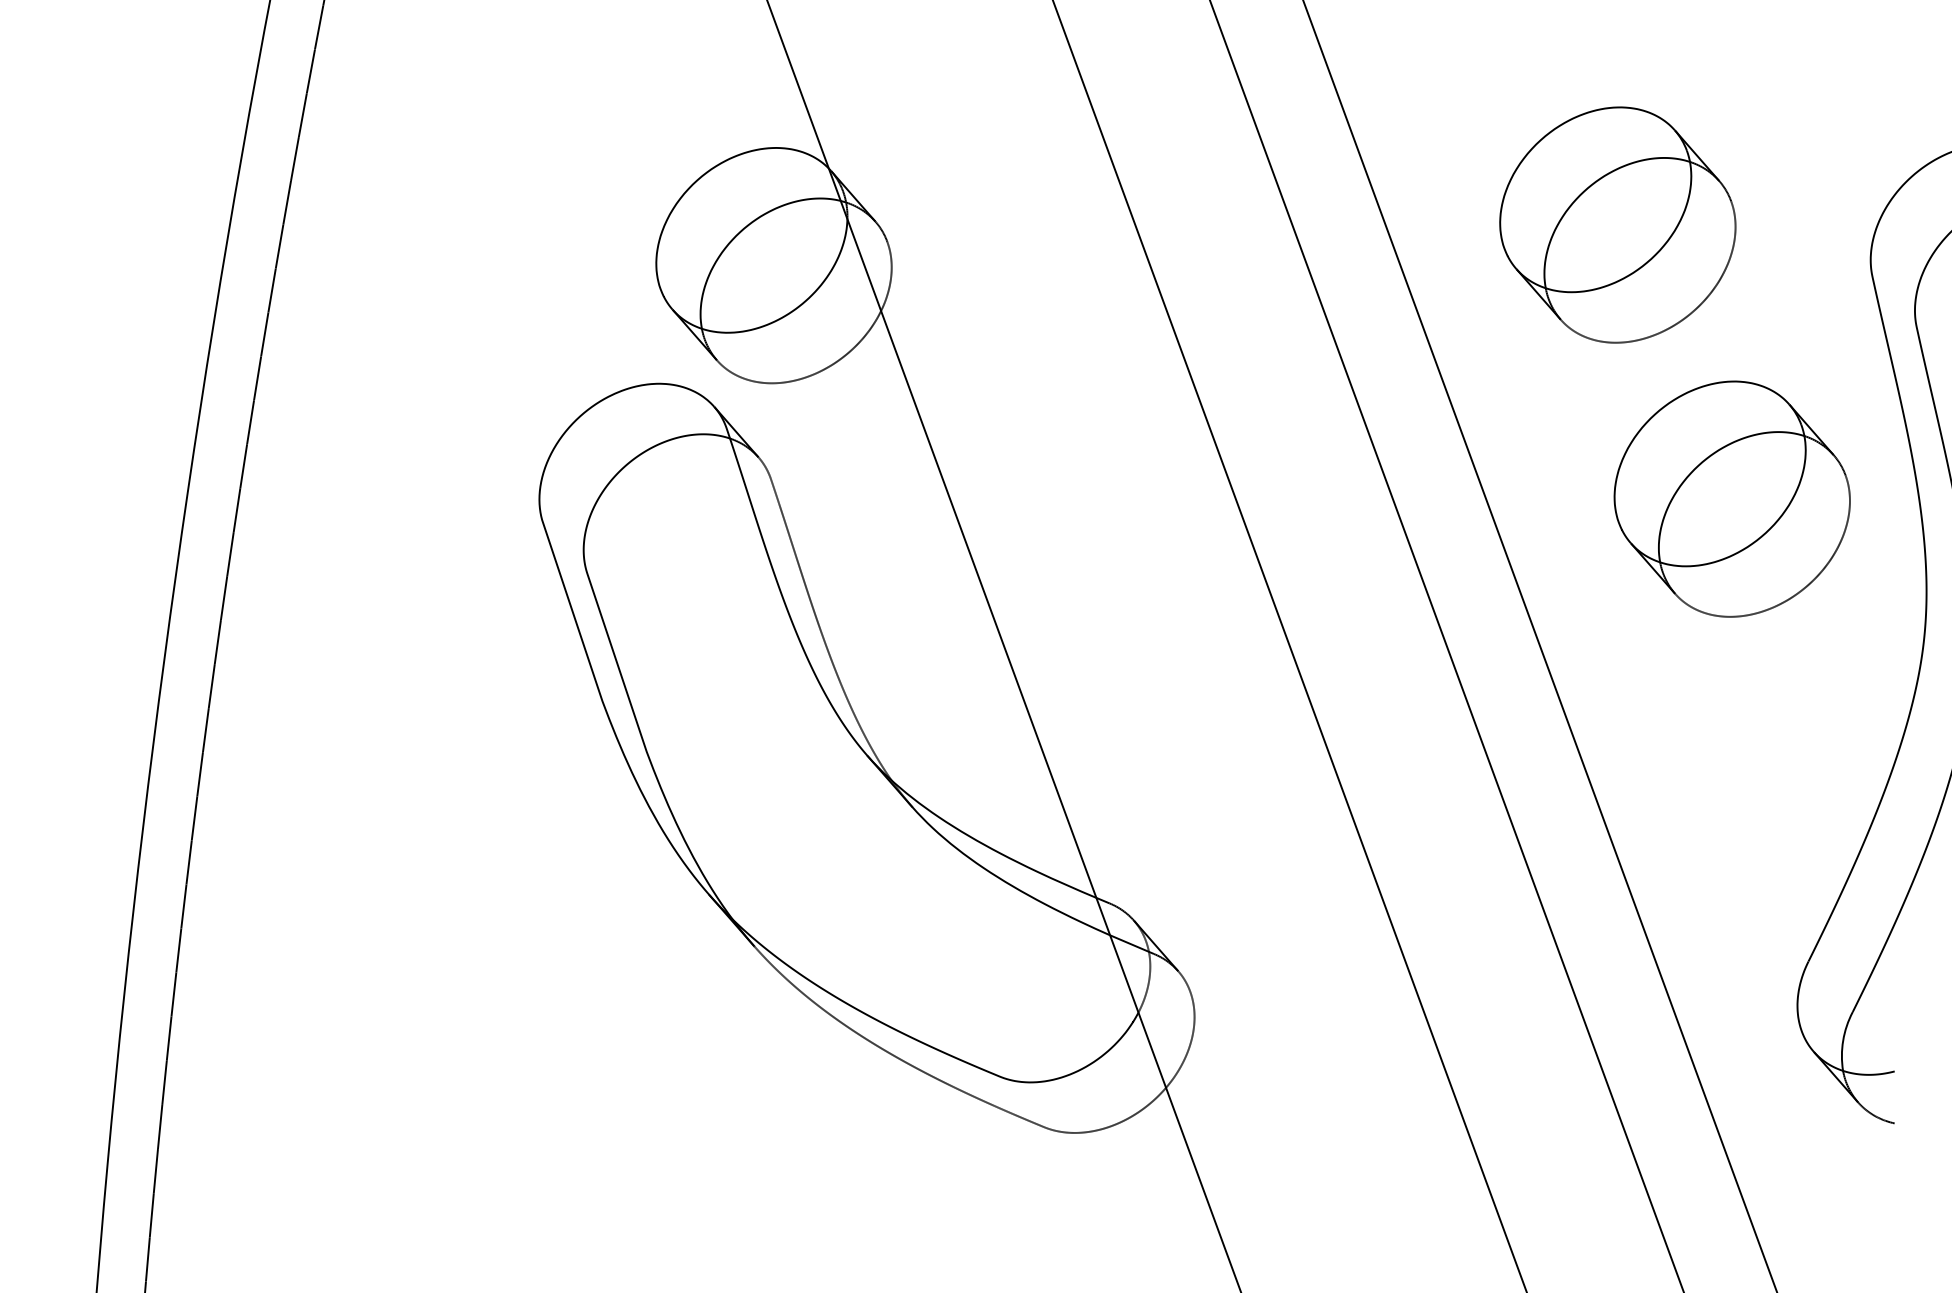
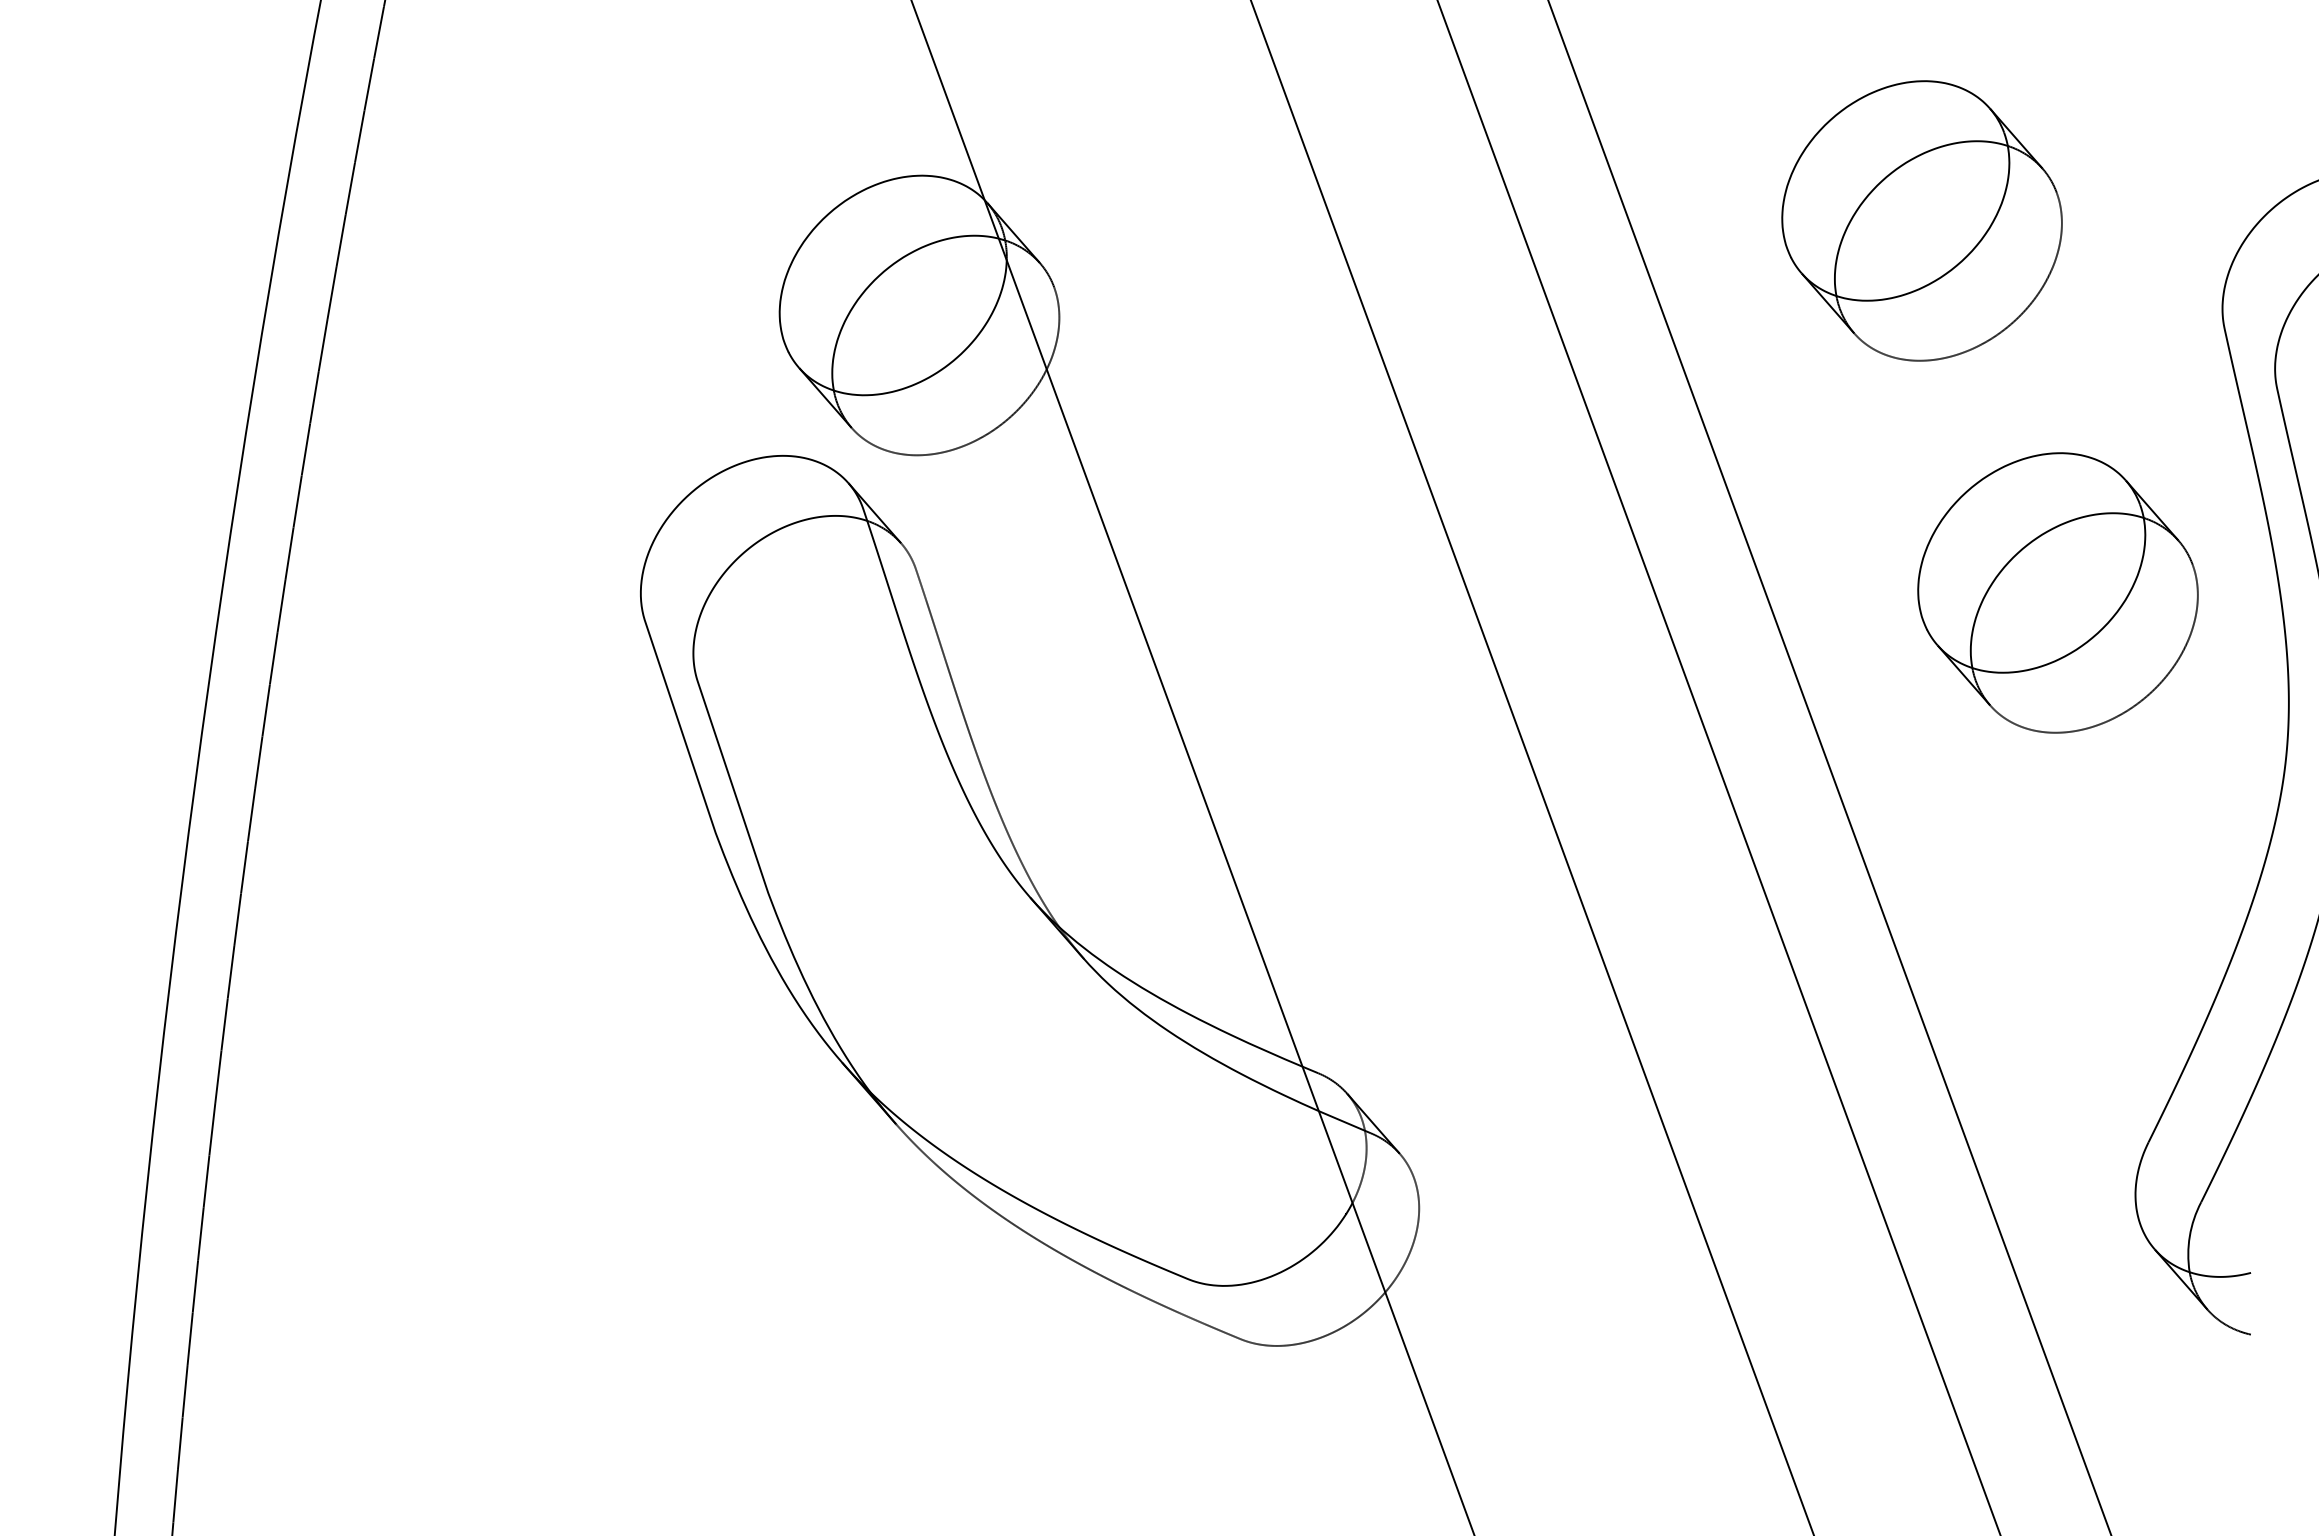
part: (1617, 224) -> (1921, 220), moved

